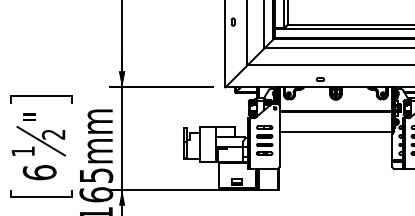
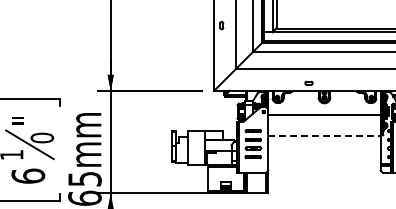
line: (336, 131) -> (325, 135), solid -> dashed
text: (53, 134) -> (42, 138), 2 -> 0

